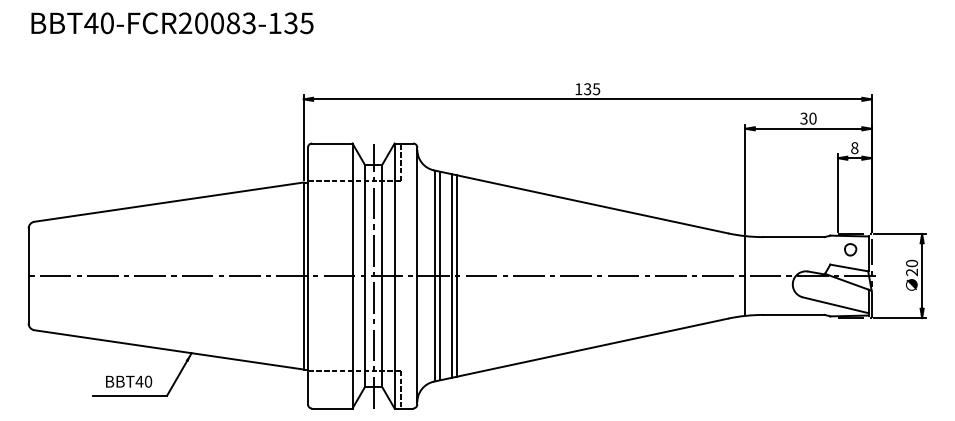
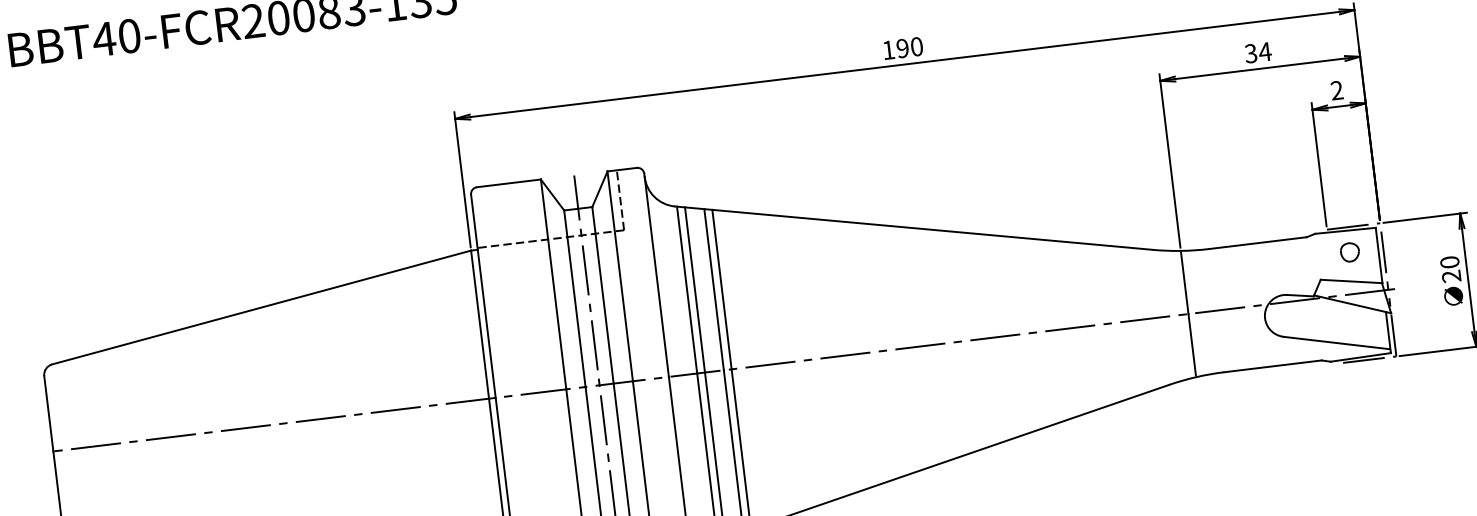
text: (592, 89) -> (910, 48), 135 -> 190
text: (812, 118) -> (1264, 51), 30 -> 34
text: (854, 148) -> (1336, 91), 8 -> 2

